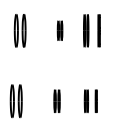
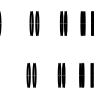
part: (59, 30) -> (63, 23), size x1.67
part: (56, 101) -> (61, 75), size x1.43
part: (90, 101) -> (86, 75), size x1.43

